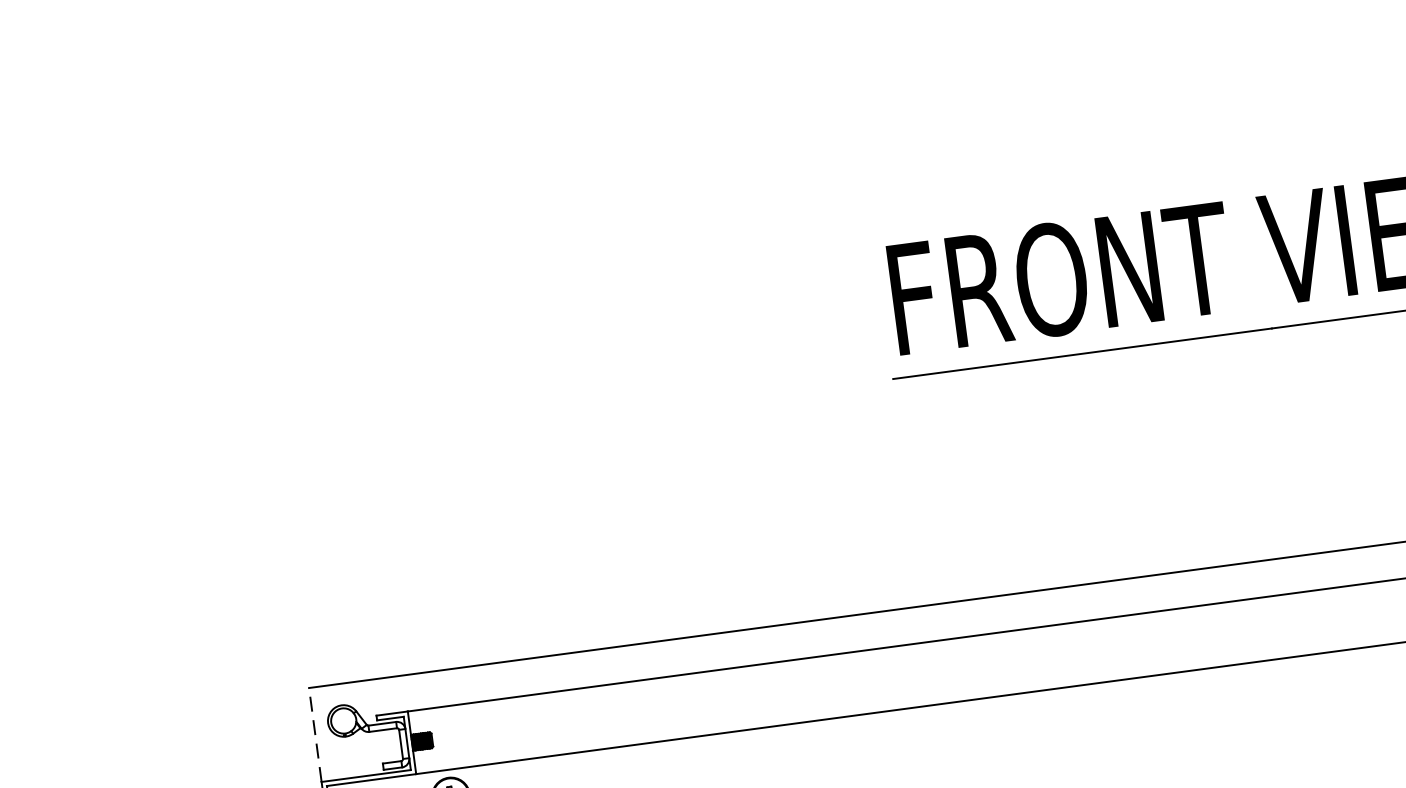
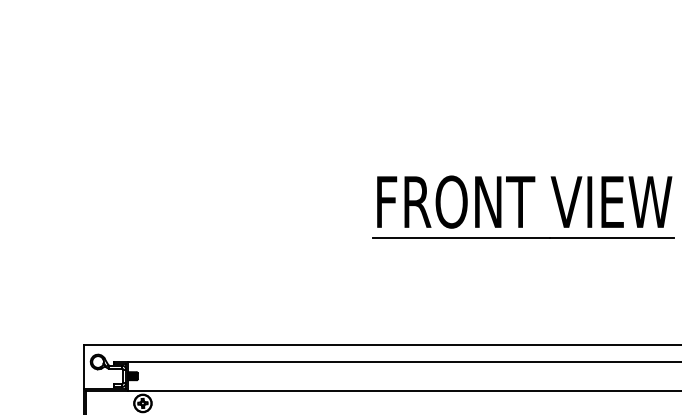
line: (316, 734) -> (84, 366), dashed -> solid

